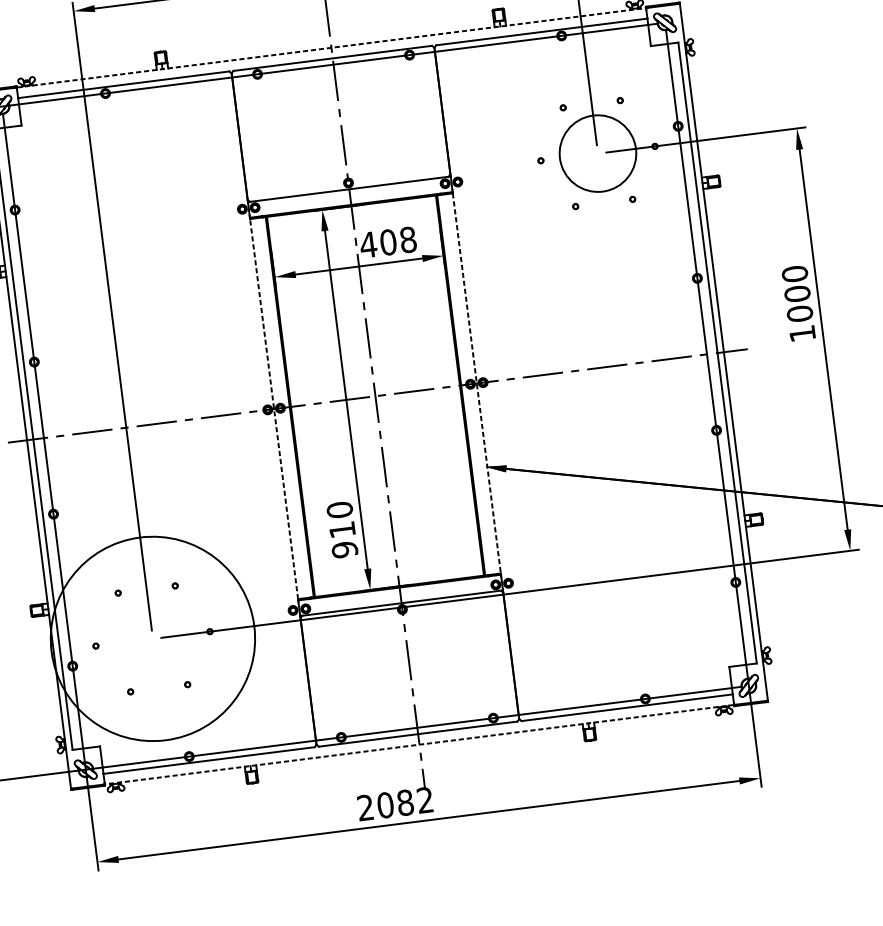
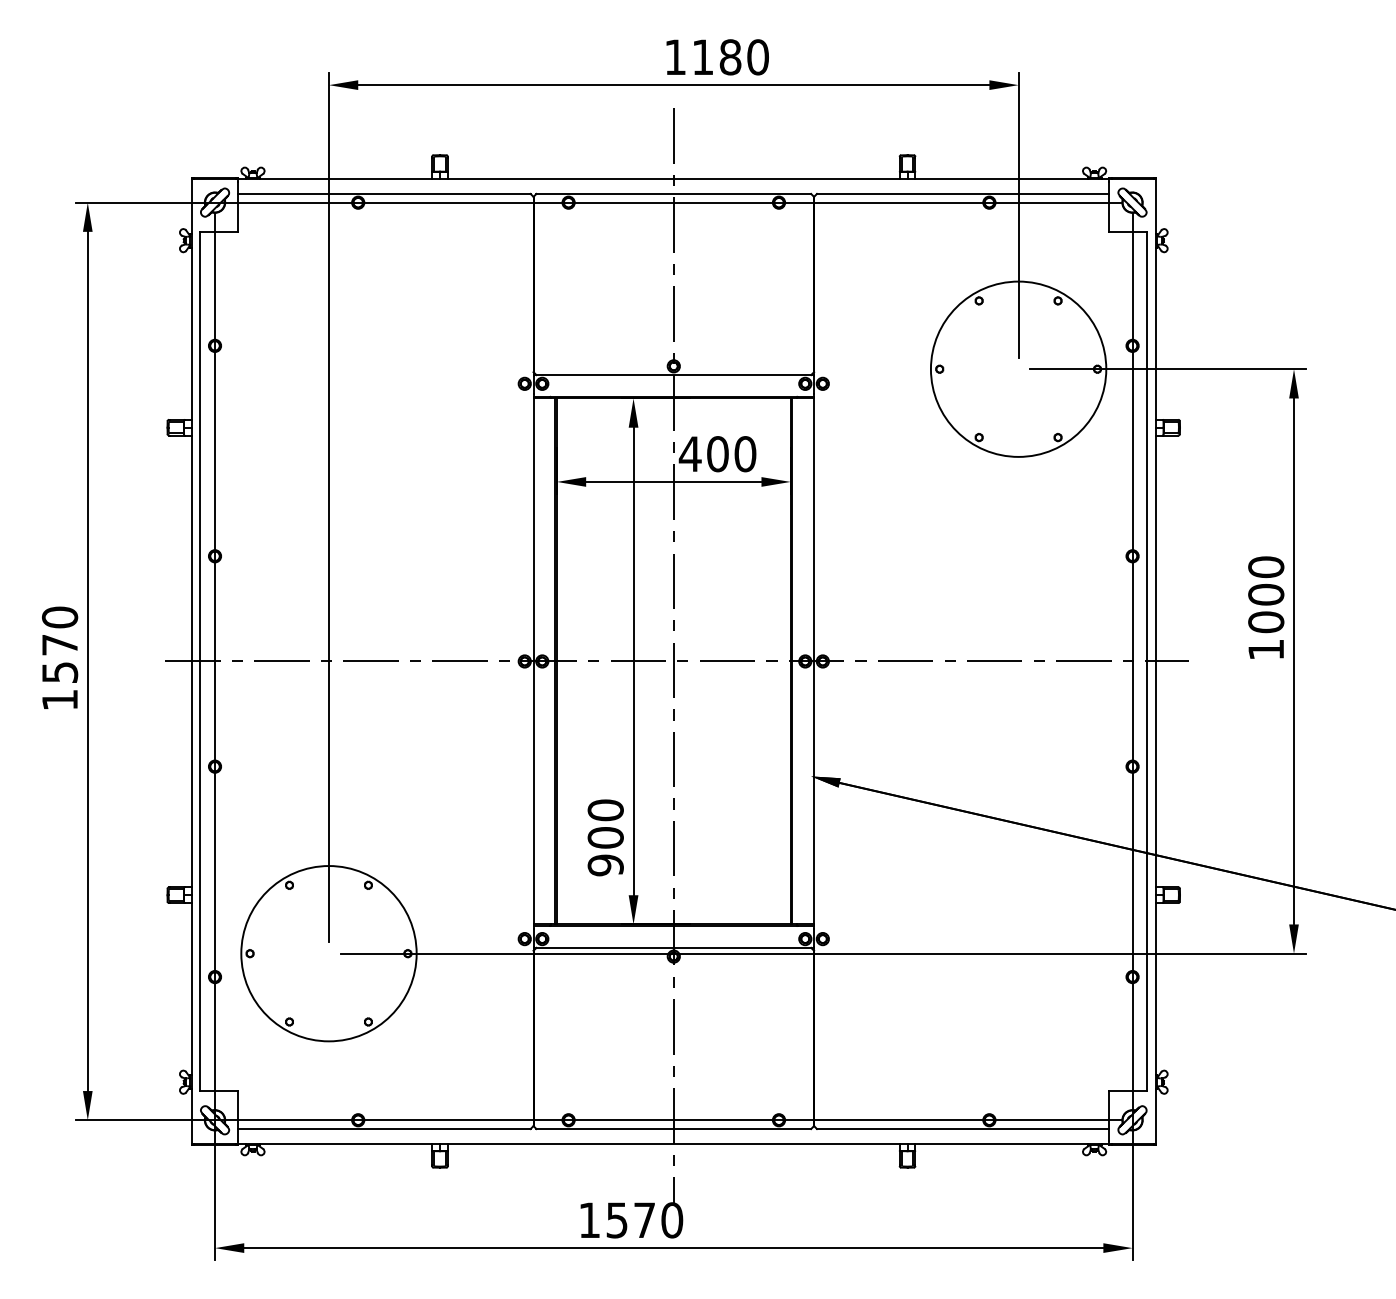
line: (331, 47) -> (674, 179), dashed -> solid
circle: (597, 153) -> (1018, 368), size x1.67
text: (408, 240) -> (745, 454), 408 -> 400
line: (477, 383) -> (814, 661), dashed -> solid
line: (274, 409) -> (533, 661), dashed -> solid
text: (342, 529) -> (605, 837), 910 -> 900
circle: (152, 638) -> (328, 953), size x0.62
line: (419, 744) -> (673, 1143), dashed -> solid
text: (395, 804) -> (631, 1220), 2082 -> 1570

